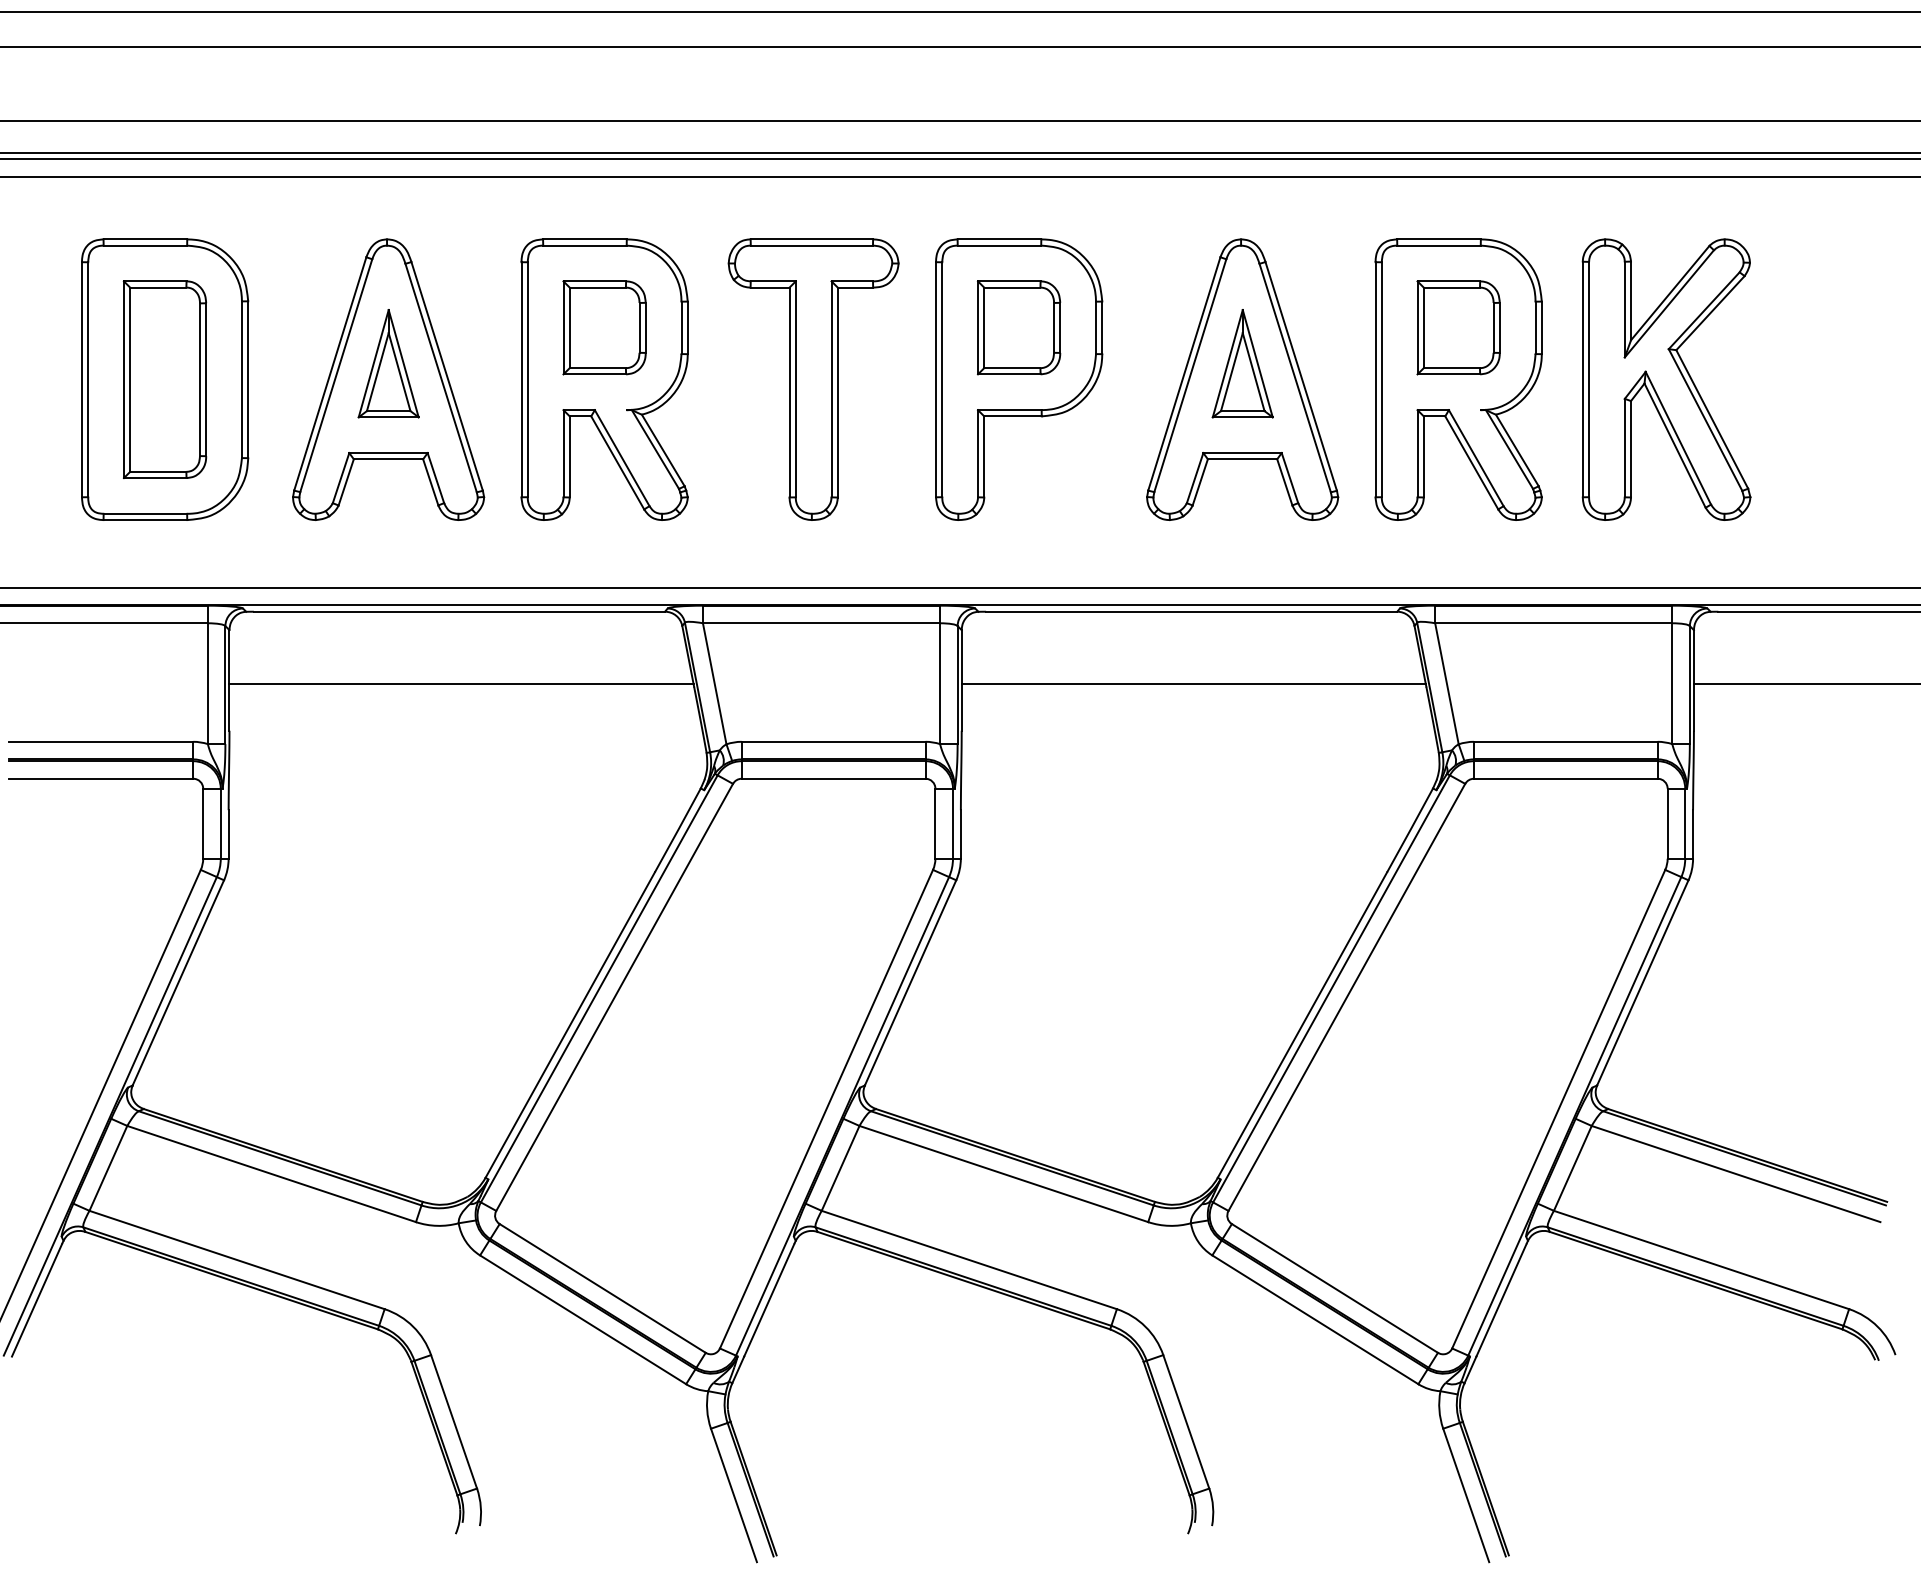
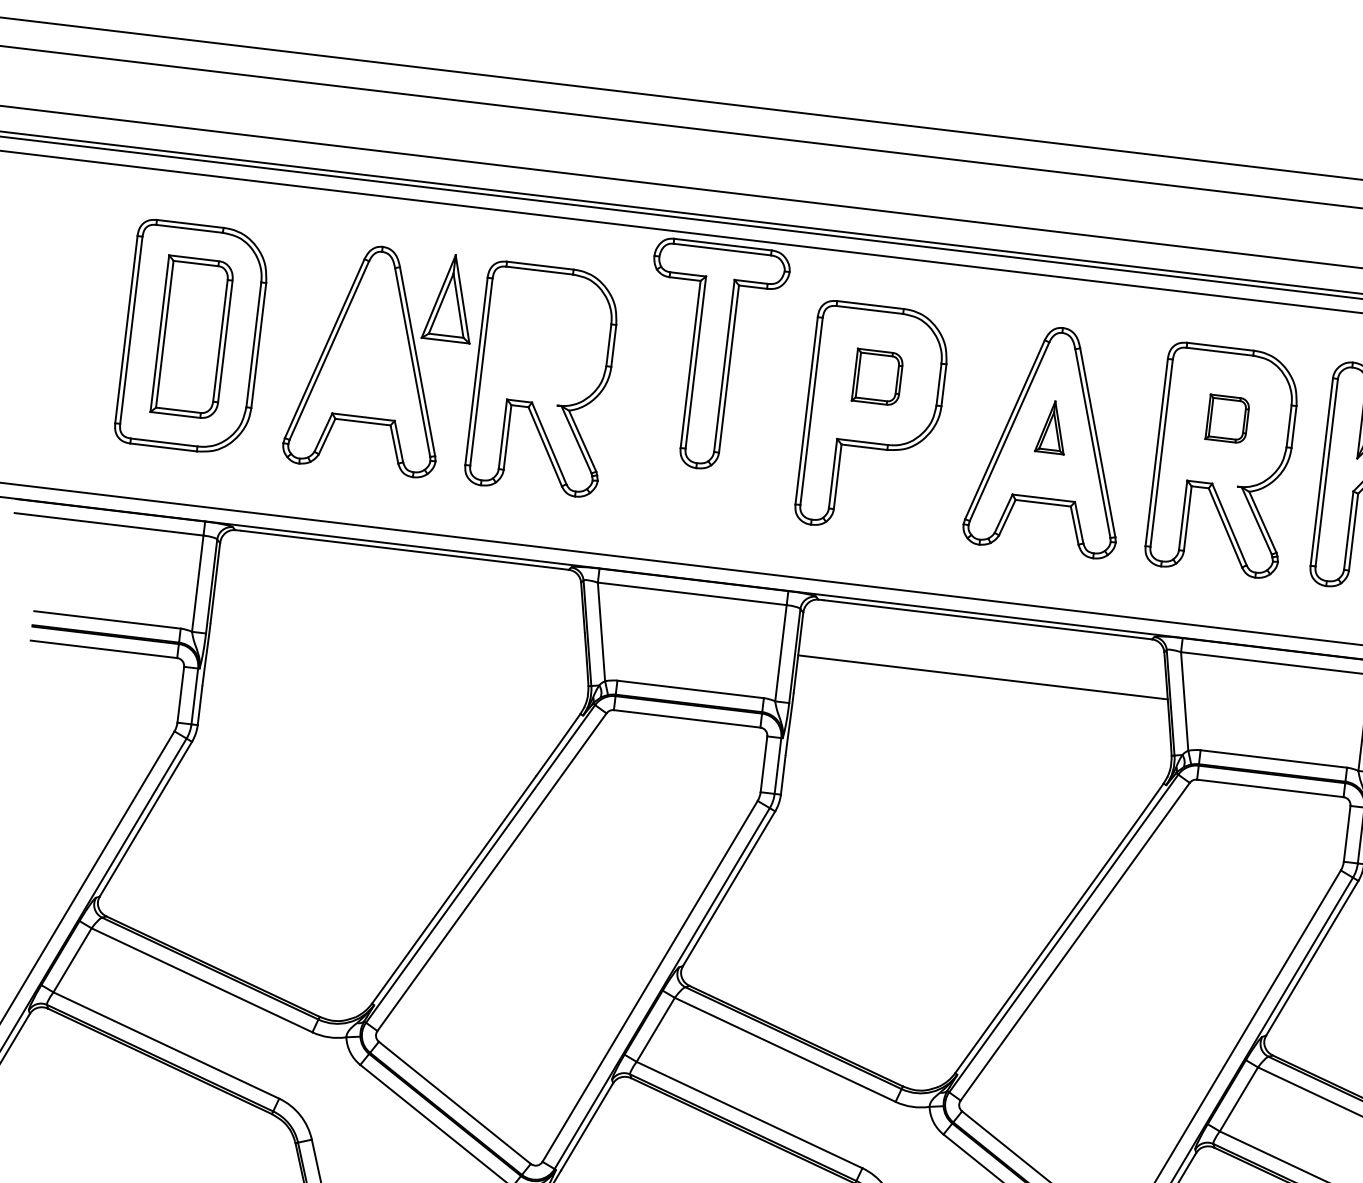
part: (604, 327) -> (547, 337), removed
part: (1019, 327) -> (878, 377), size x0.7
part: (1458, 327) -> (1227, 418), size x0.6
part: (388, 363) -> (450, 297), moved
part: (1242, 363) -> (1052, 426), size x0.6
part: (813, 379) -> (710, 356), moved
line: (461, 683) -> (399, 607), removed

